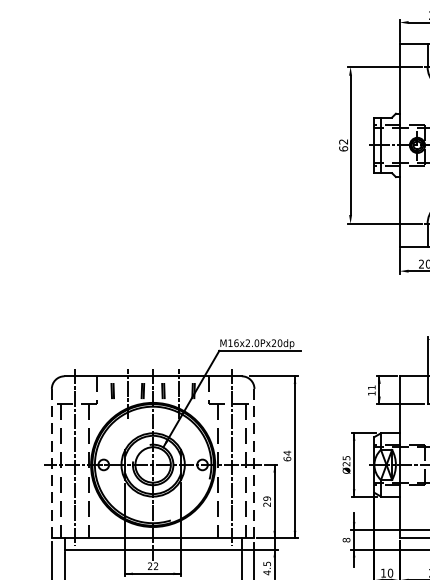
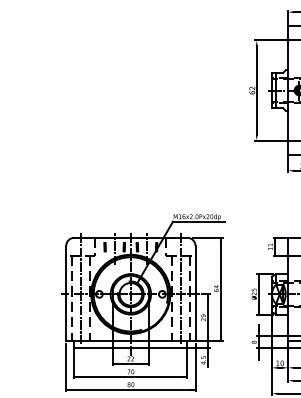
line: (52, 463) -> (66, 293), dashed -> solid
line: (254, 463) -> (195, 293), dashed -> solid

